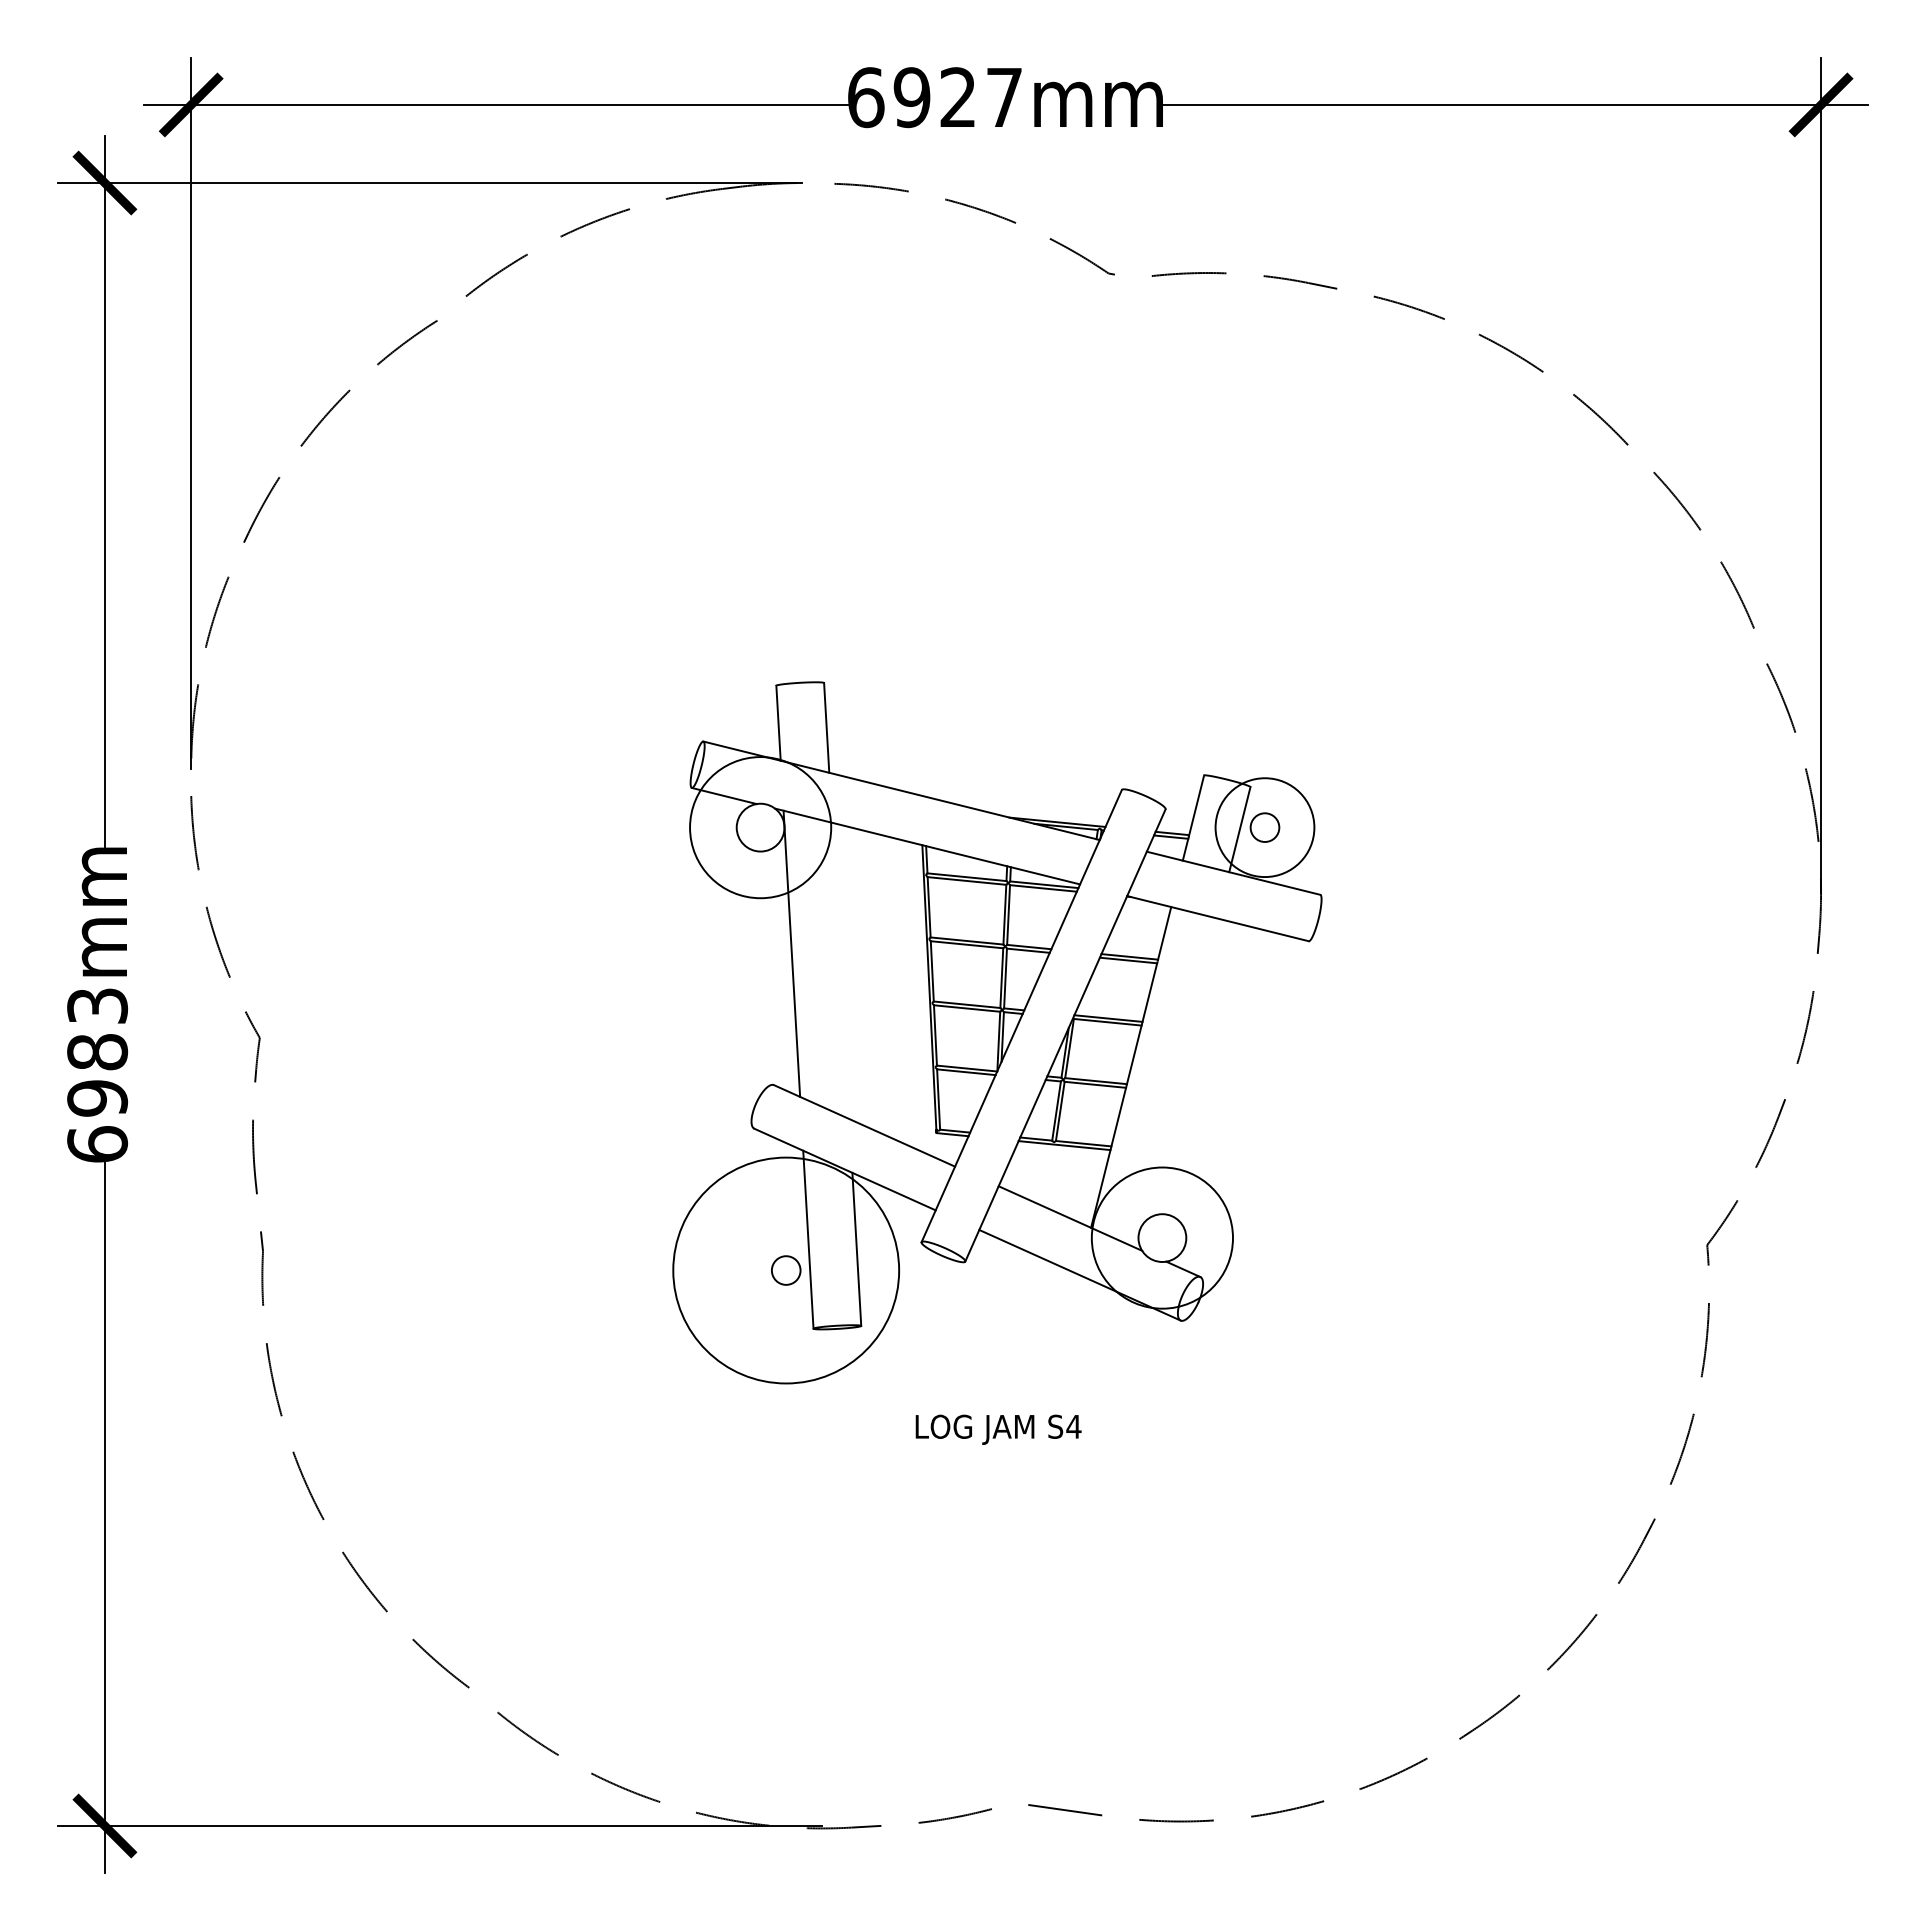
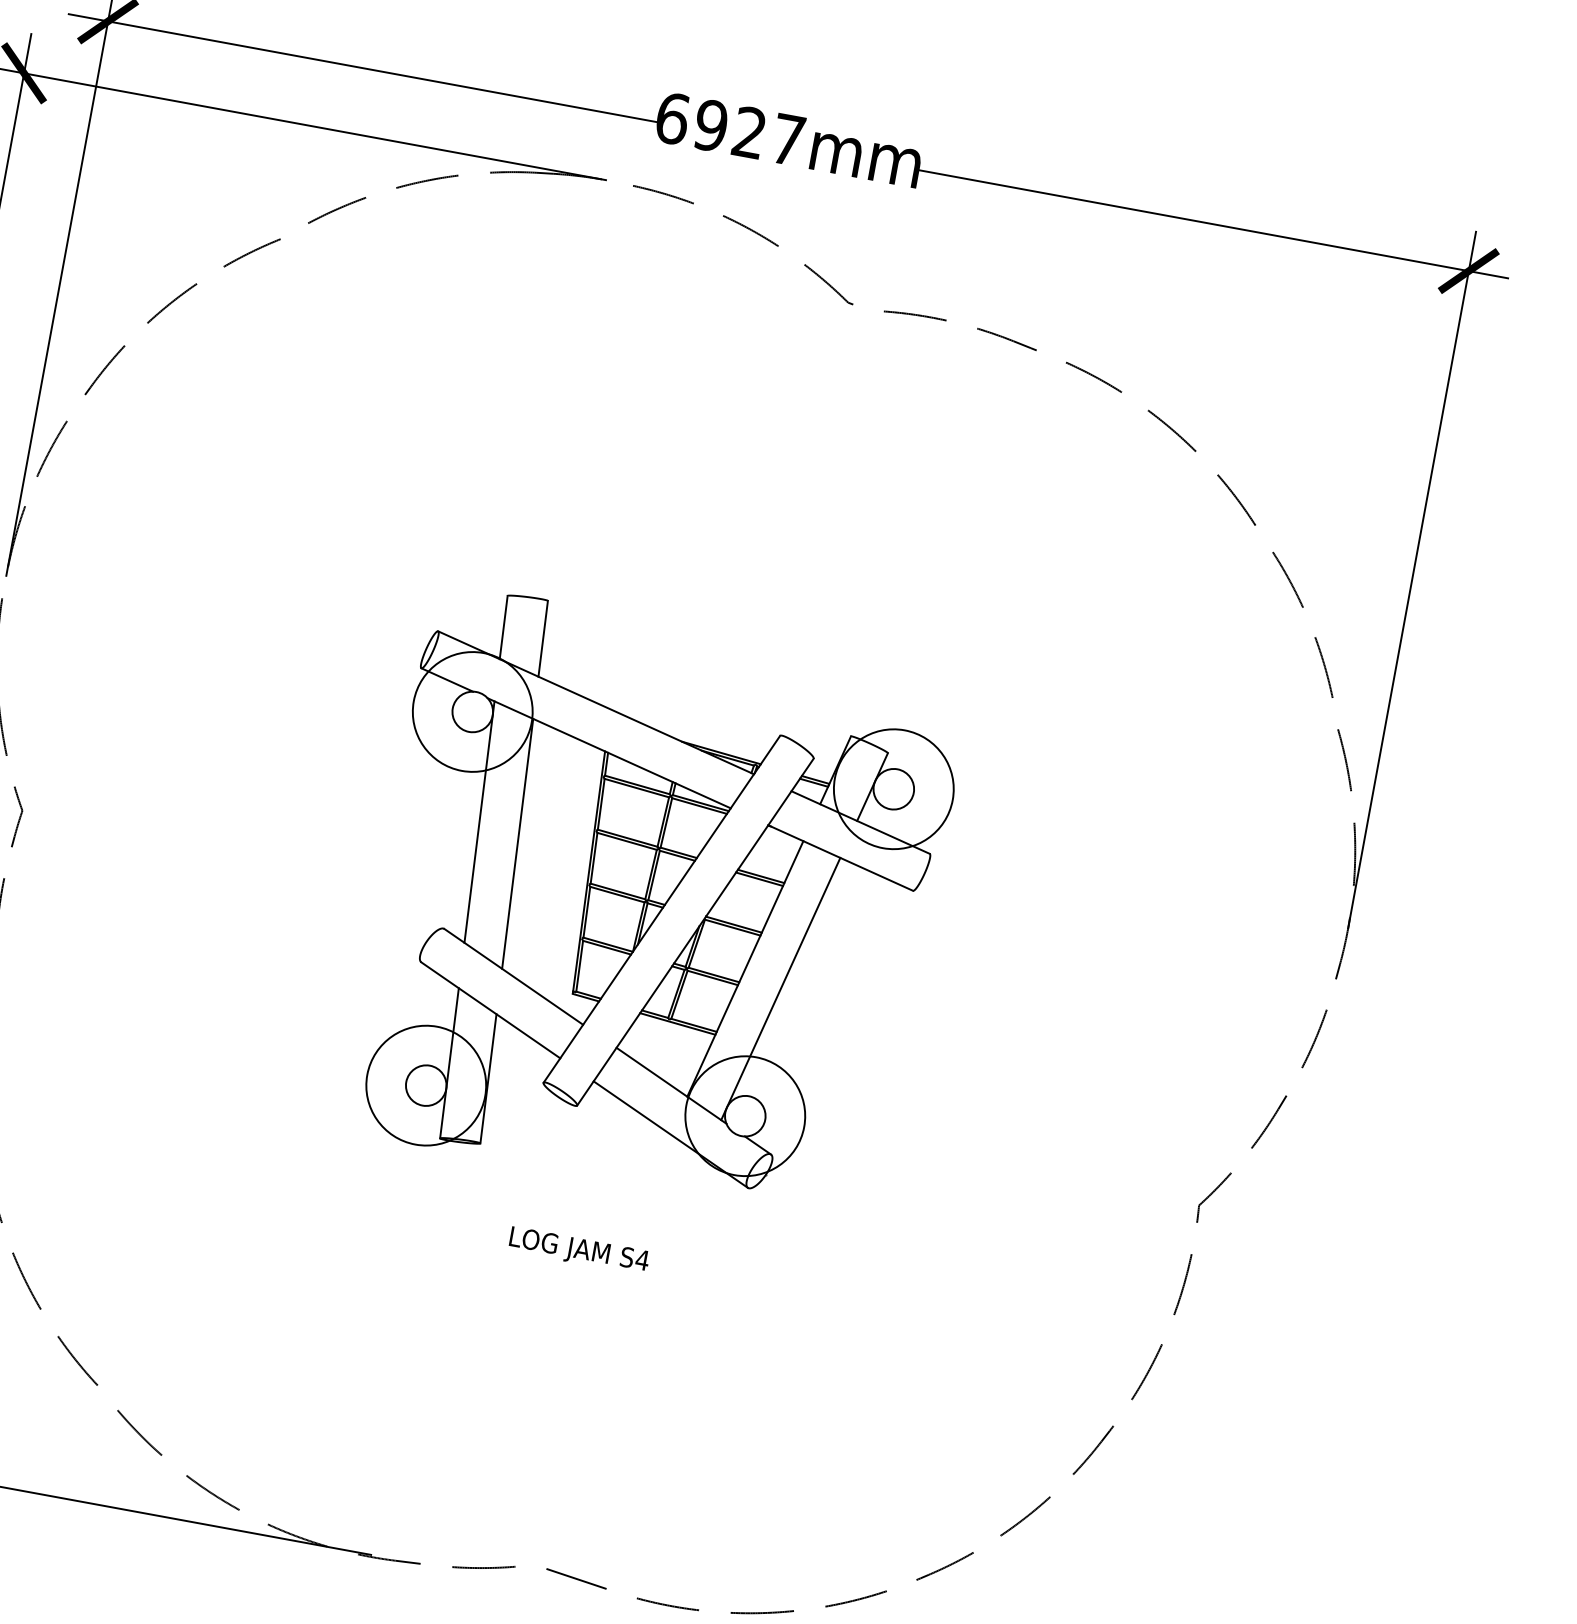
circle: (1264, 827) -> (893, 789), size x1.43
circle: (1264, 827) -> (893, 789), size x1.67
line: (840, 970) -> (517, 843), added
line: (1176, 1082) -> (780, 988), added
circle: (785, 1270) -> (425, 1085), size x0.62
circle: (786, 1270) -> (426, 1085), size x1.67

